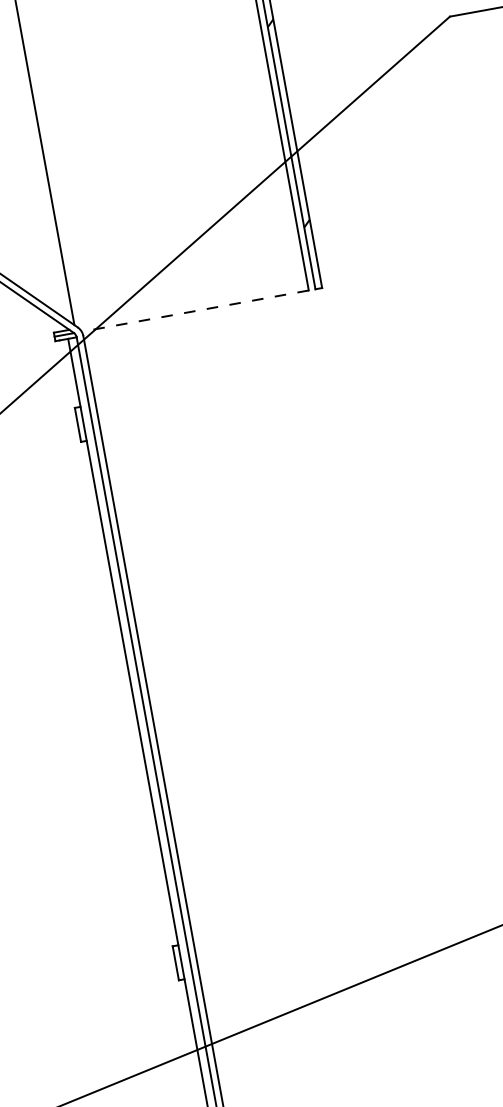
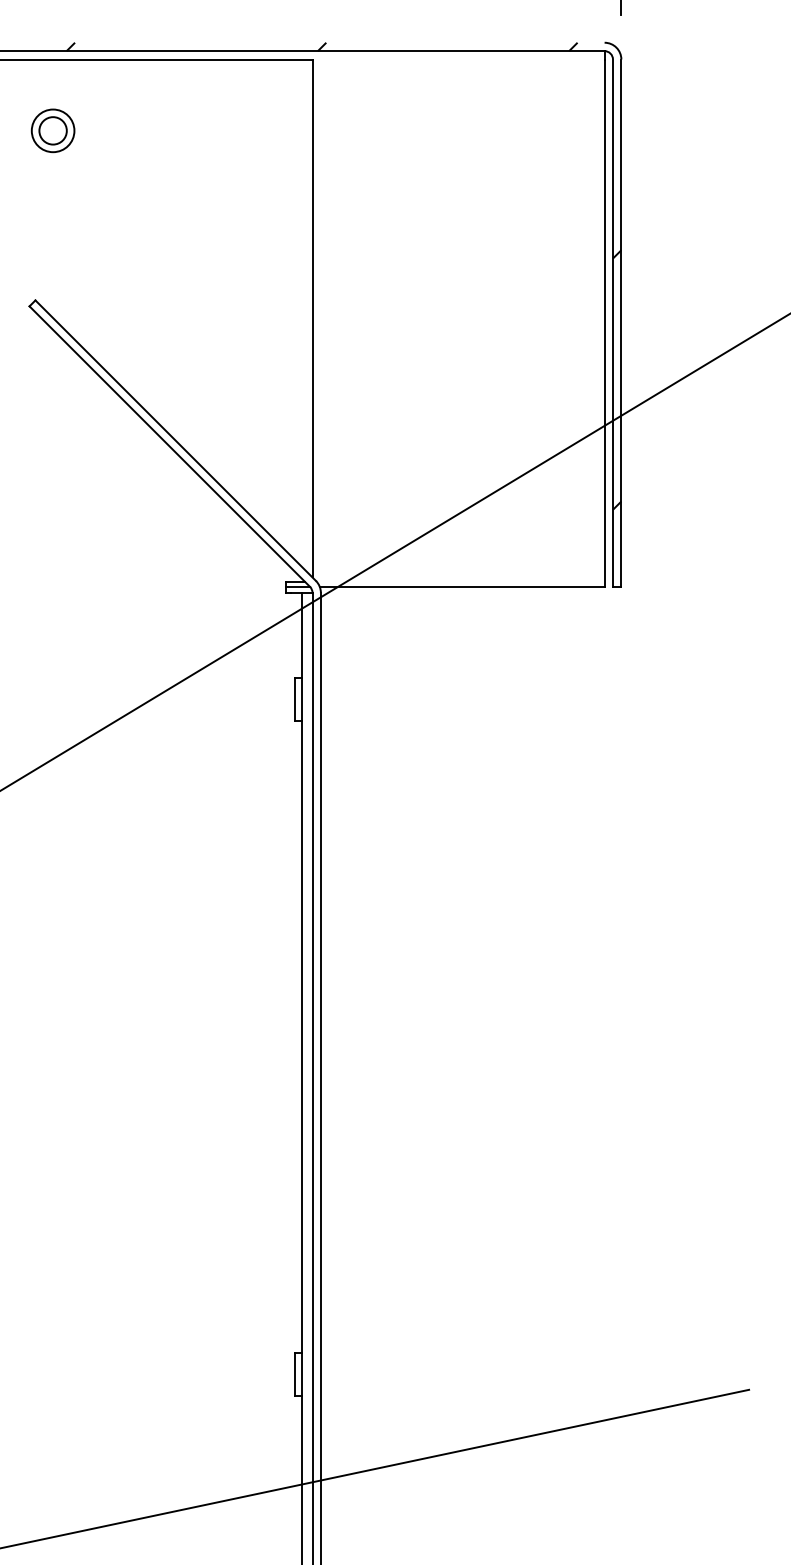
line: (194, 311) -> (461, 587), dashed -> solid

